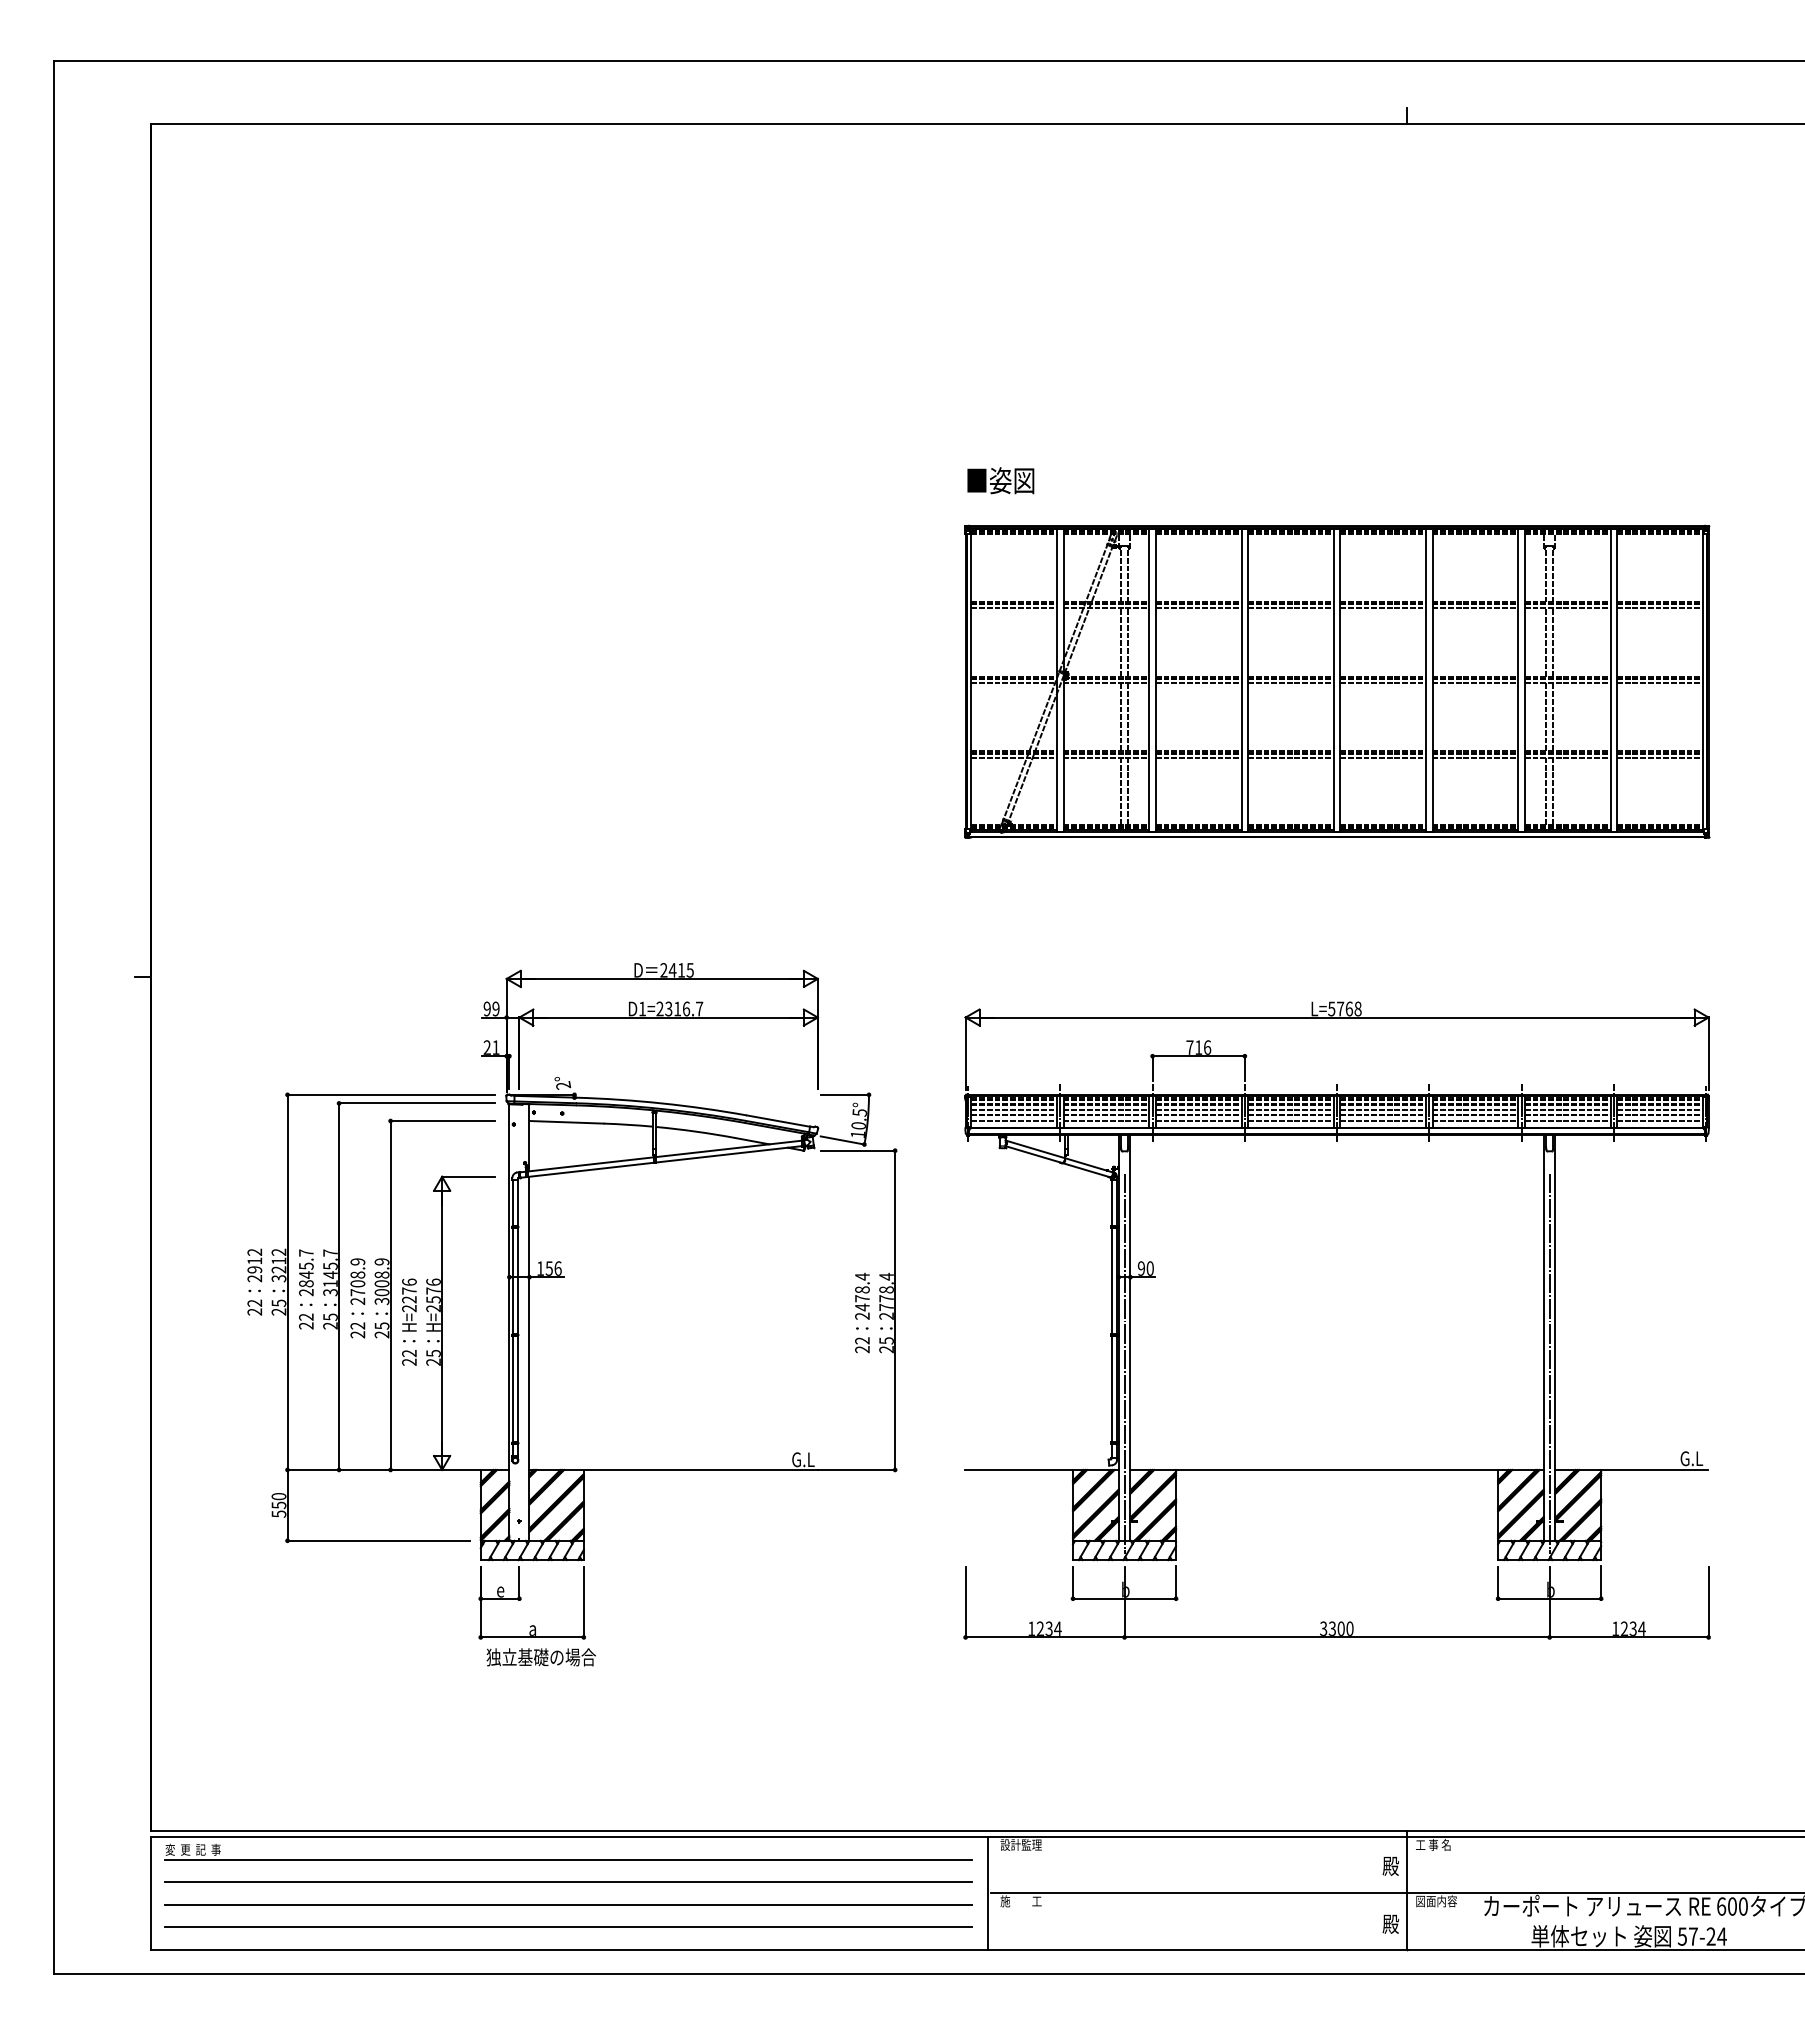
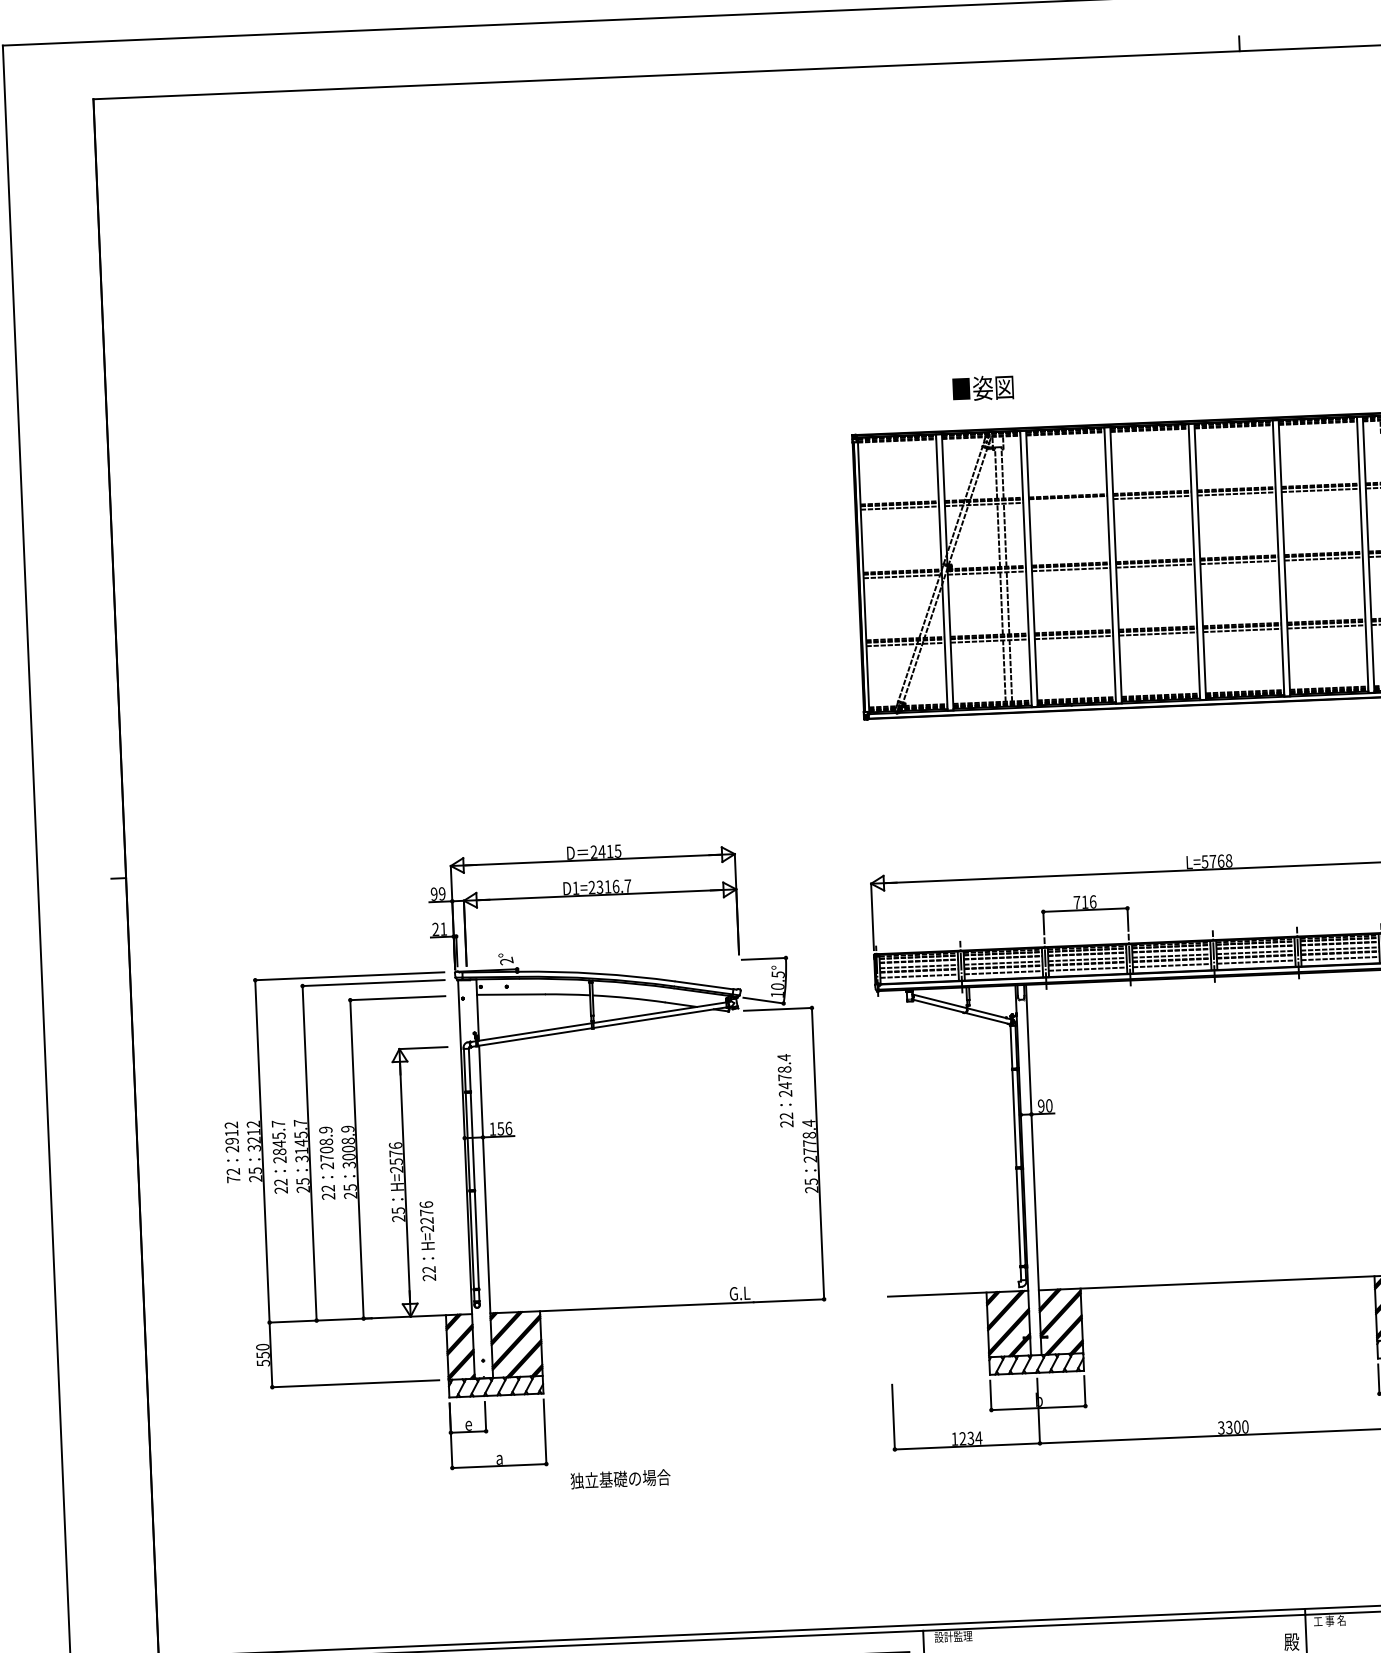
text: (1000, 480) -> (982, 388), moved
line: (1198, 607) -> (1068, 500), removed
text: (254, 1311) -> (233, 1179), 22 -> 72
text: (862, 1312) -> (785, 1090), moved
text: (409, 1321) -> (427, 1240), moved
line: (1124, 1363) -> (1029, 1193), removed
text: (540, 1657) -> (619, 1479), moved

